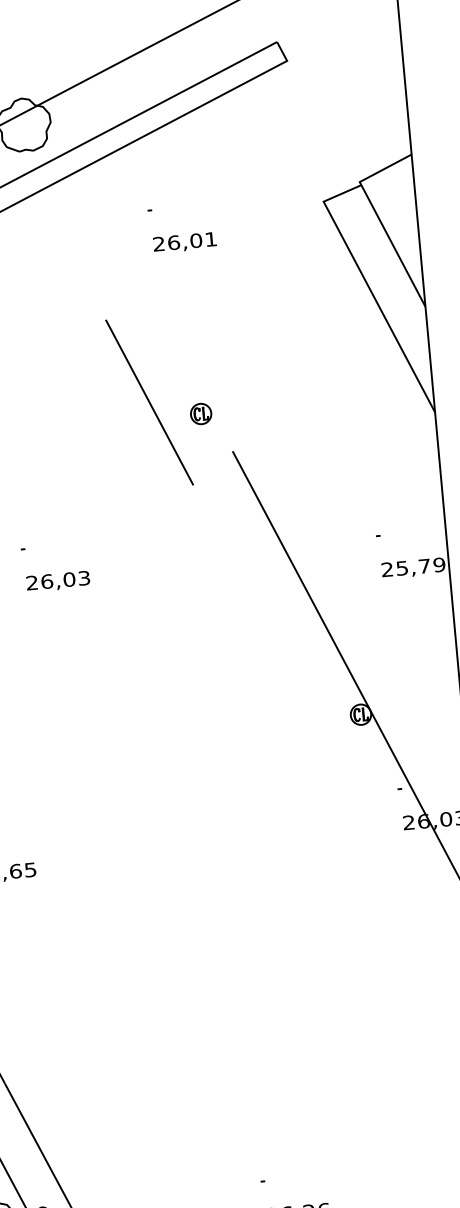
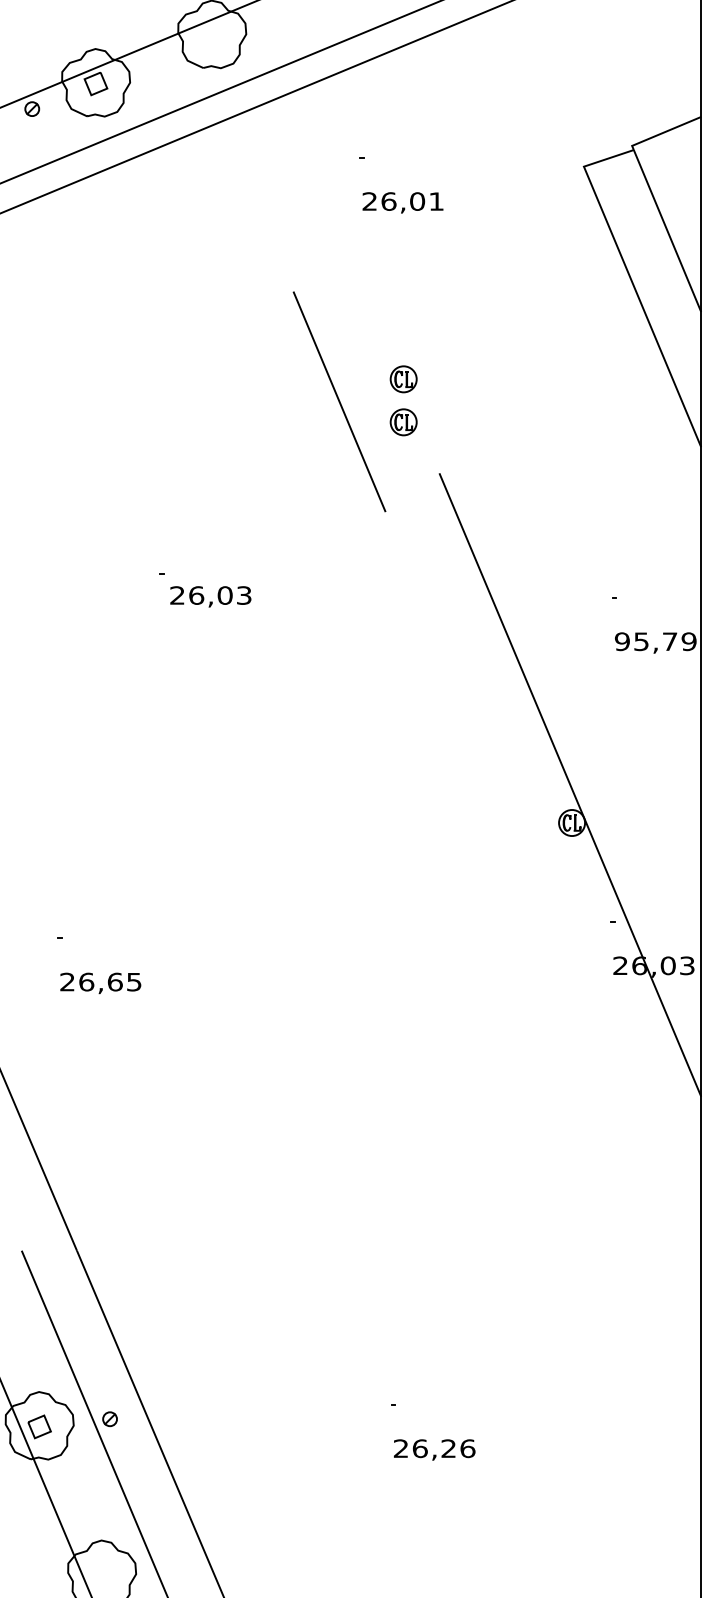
part: (197, 380) -> (403, 379), added
text: (386, 569) -> (621, 641), 25,79 -> 95,79
text: (58, 581) -> (210, 596), moved

